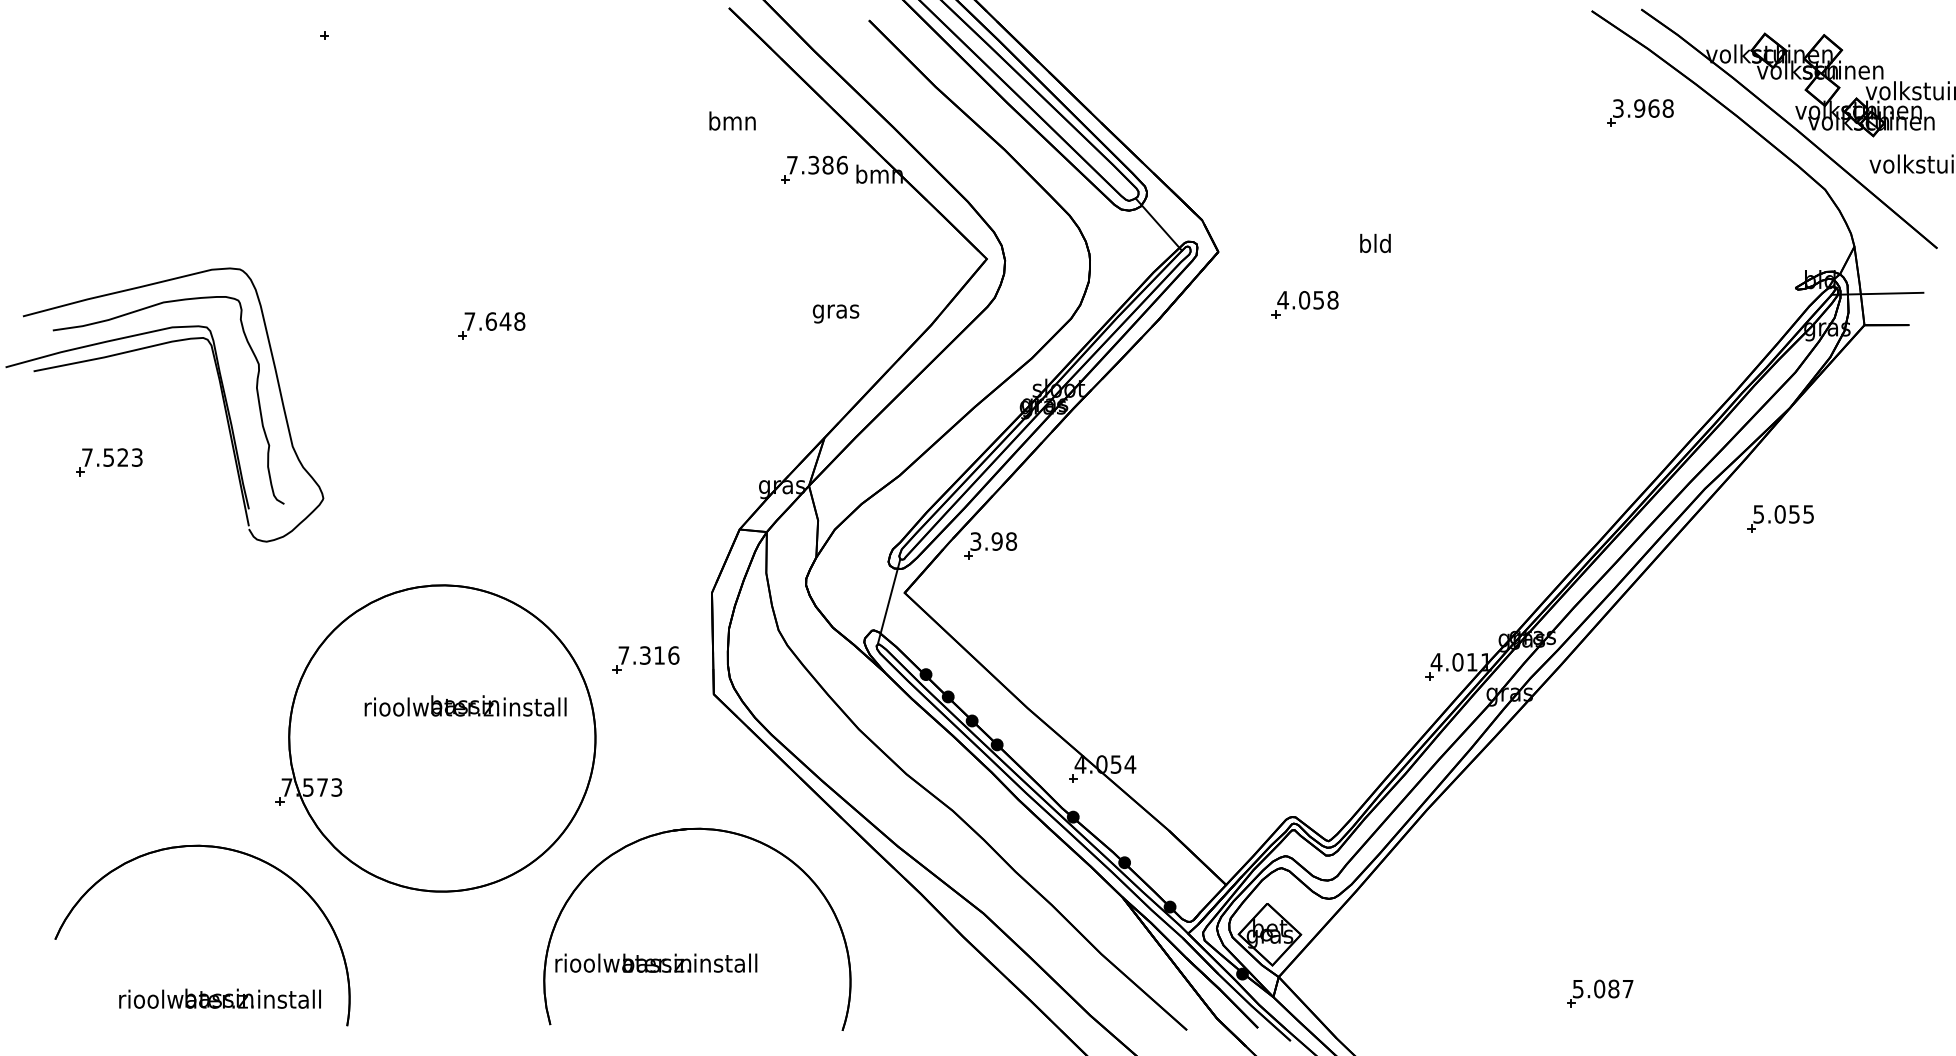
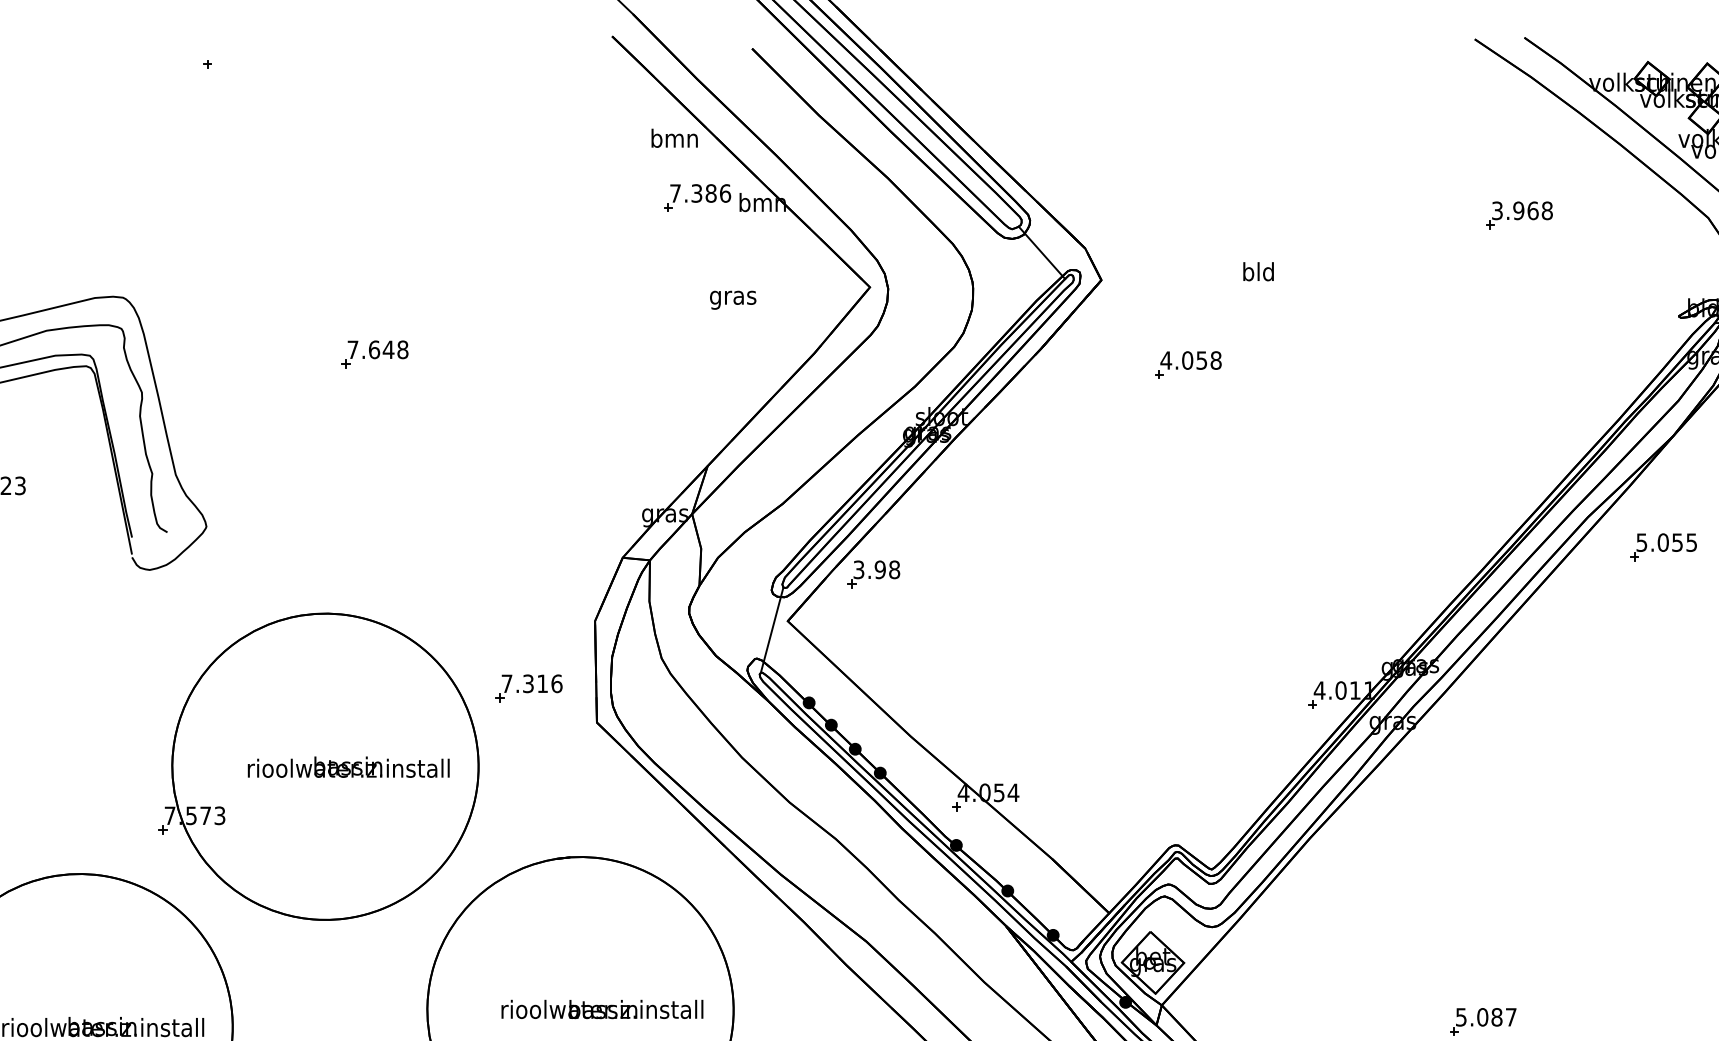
part: (1640, 112) -> (1519, 214), moved
text: (732, 120) -> (674, 137), moved
part: (1304, 304) -> (1187, 364), moved
text: (835, 313) -> (732, 299), moved
text: (465, 705) -> (348, 766), moved
text: (656, 962) -> (602, 1008), moved

